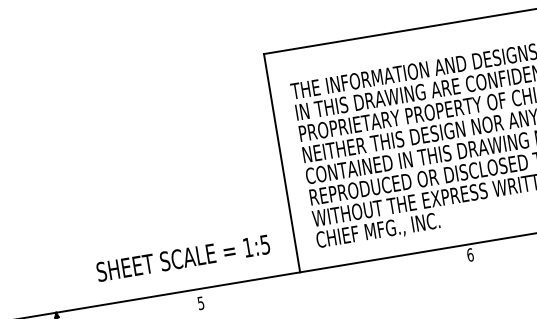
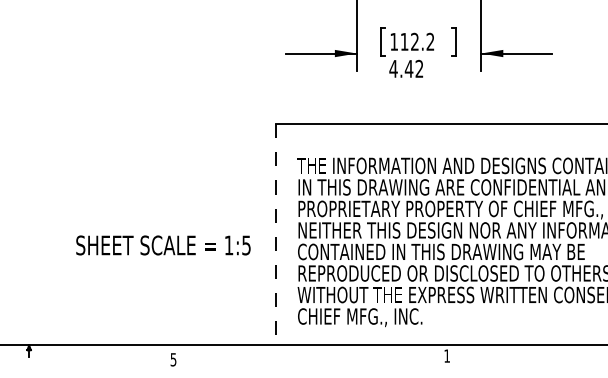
line: (282, 162) -> (276, 234), solid -> dashed
text: (470, 254) -> (447, 355), 6 -> 1
text: (183, 258) -> (163, 245), moved

